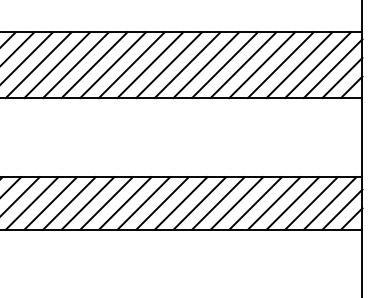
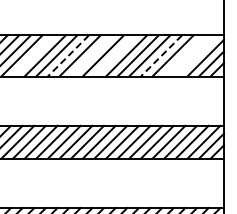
line: (57, 64) -> (33, 55), removed
line: (150, 64) -> (91, 55), removed
line: (187, 64) -> (114, 55), removed
line: (299, 64) -> (184, 55), removed
line: (316, 64) -> (195, 55), removed
line: (113, 66) -> (68, 56), solid -> dashed
line: (262, 66) -> (161, 56), solid -> dashed

